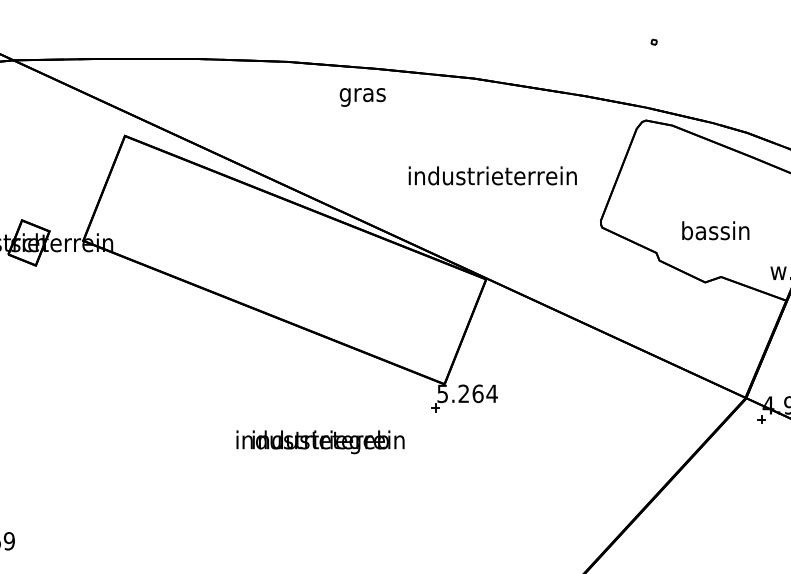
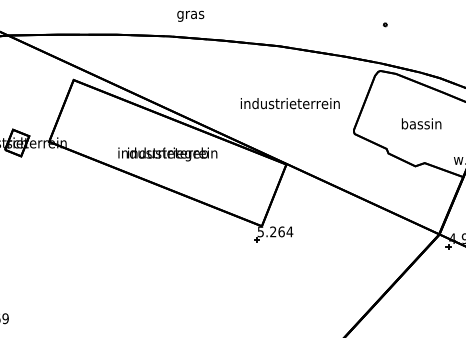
text: (362, 95) -> (190, 15), moved
text: (715, 230) -> (421, 123), moved
text: (319, 442) -> (167, 154), moved

